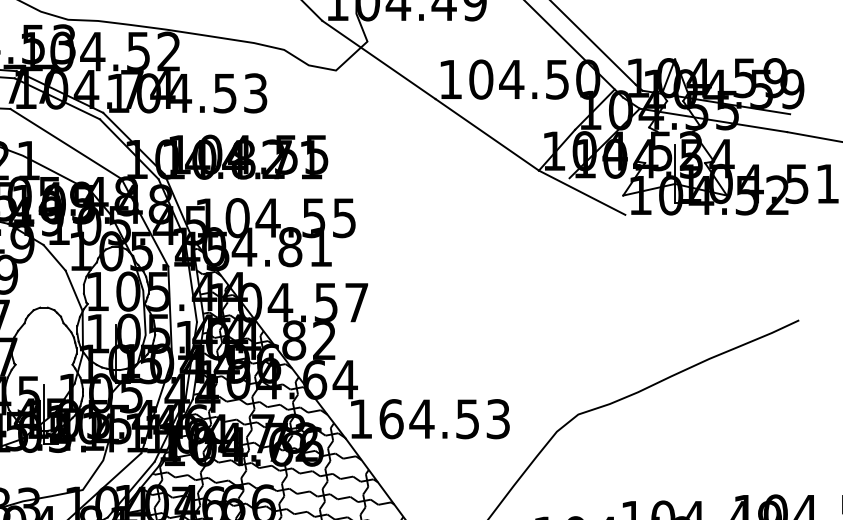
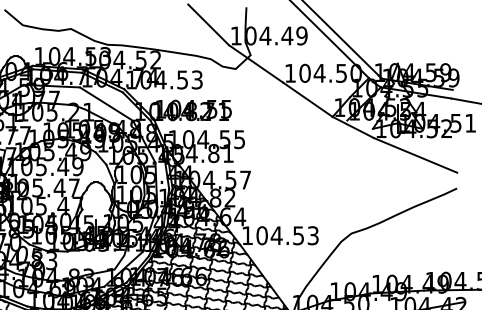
line: (712, 251) -> (415, 155), added
text: (390, 418) -> (261, 235), 164.53 -> 104.53

